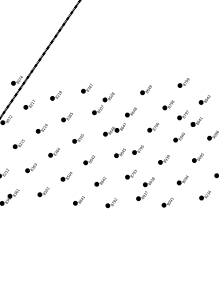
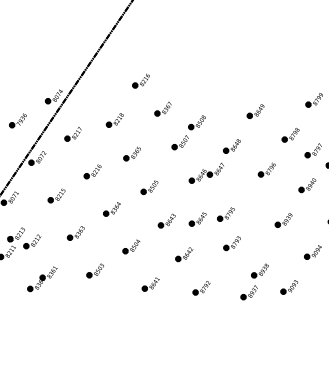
part: (72, 70) -> (140, 81), added
part: (128, 151) -> (210, 217), moved
part: (145, 188) -> (254, 281), moved

